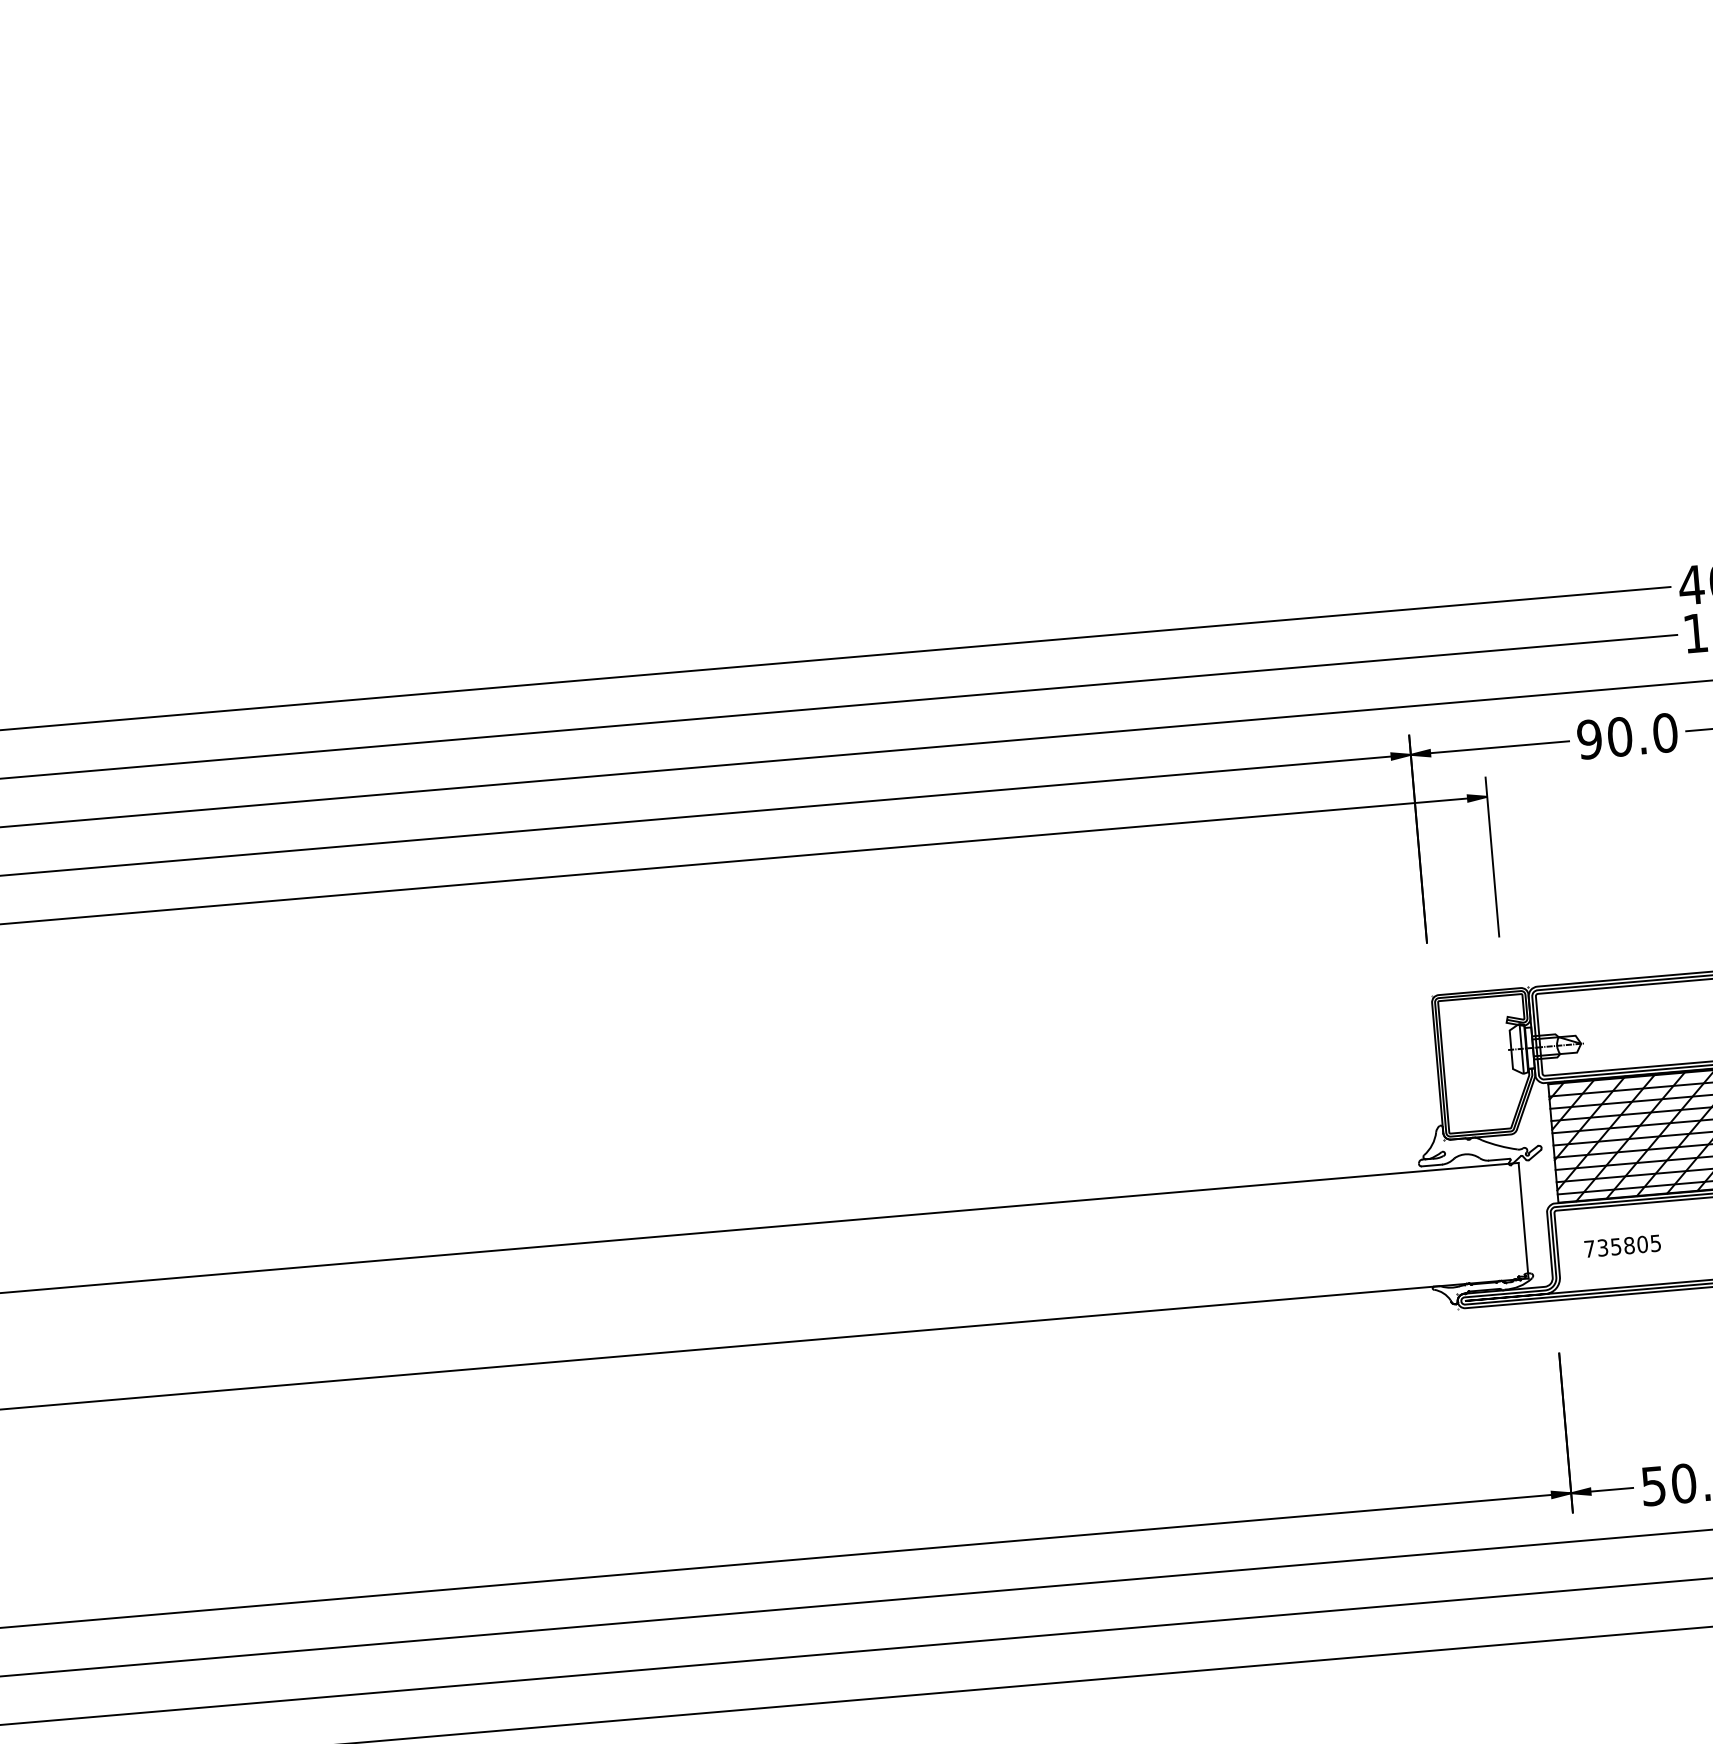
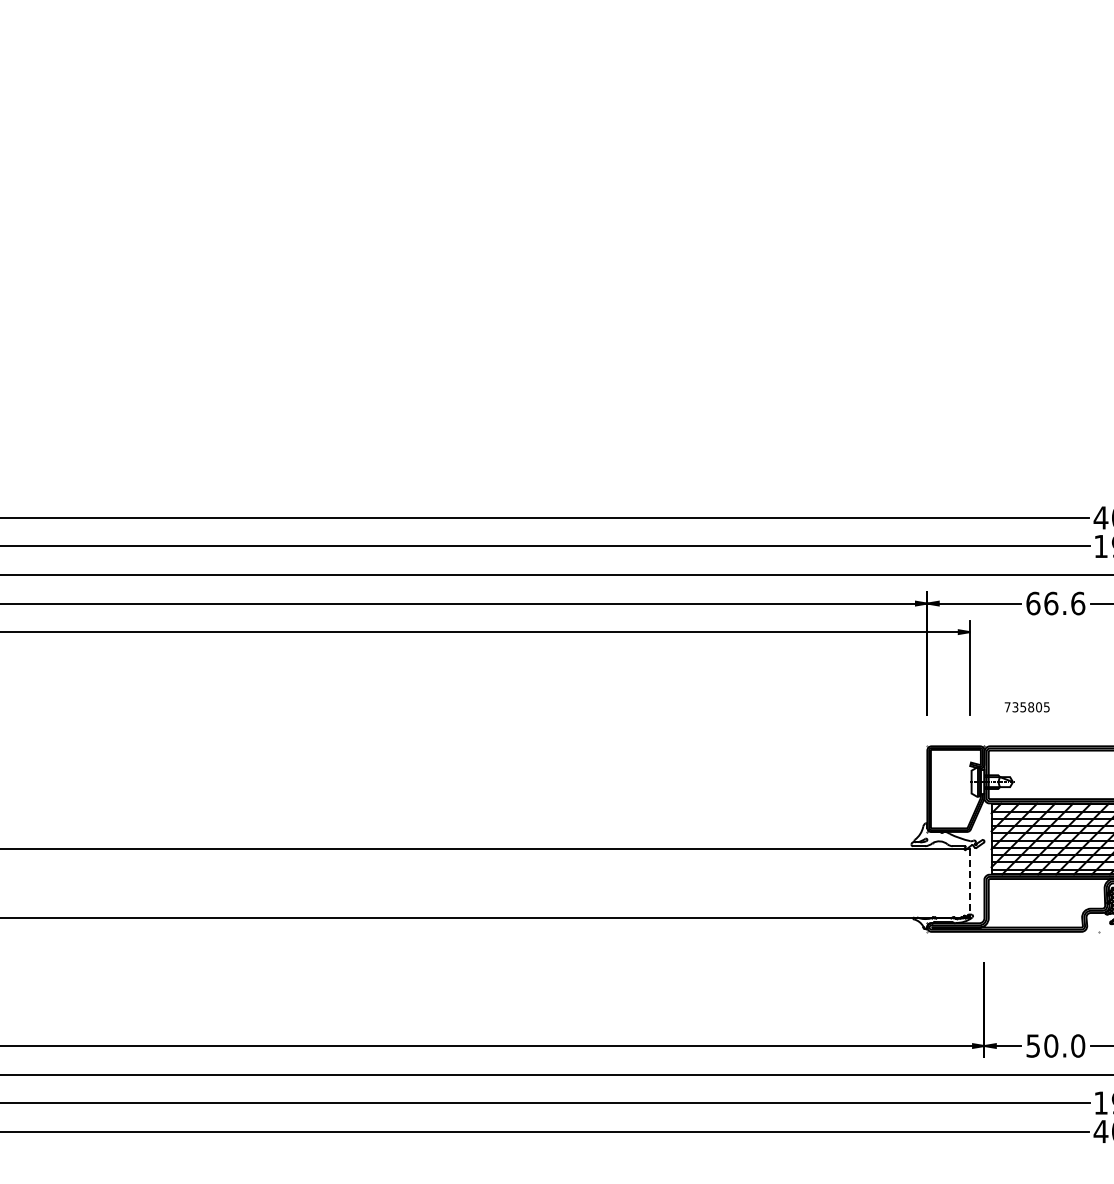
text: (1627, 736) -> (1055, 603), 90.0 -> 66.6
line: (1524, 1220) -> (970, 883), solid -> dashed
text: (1621, 1246) -> (1026, 707), moved

